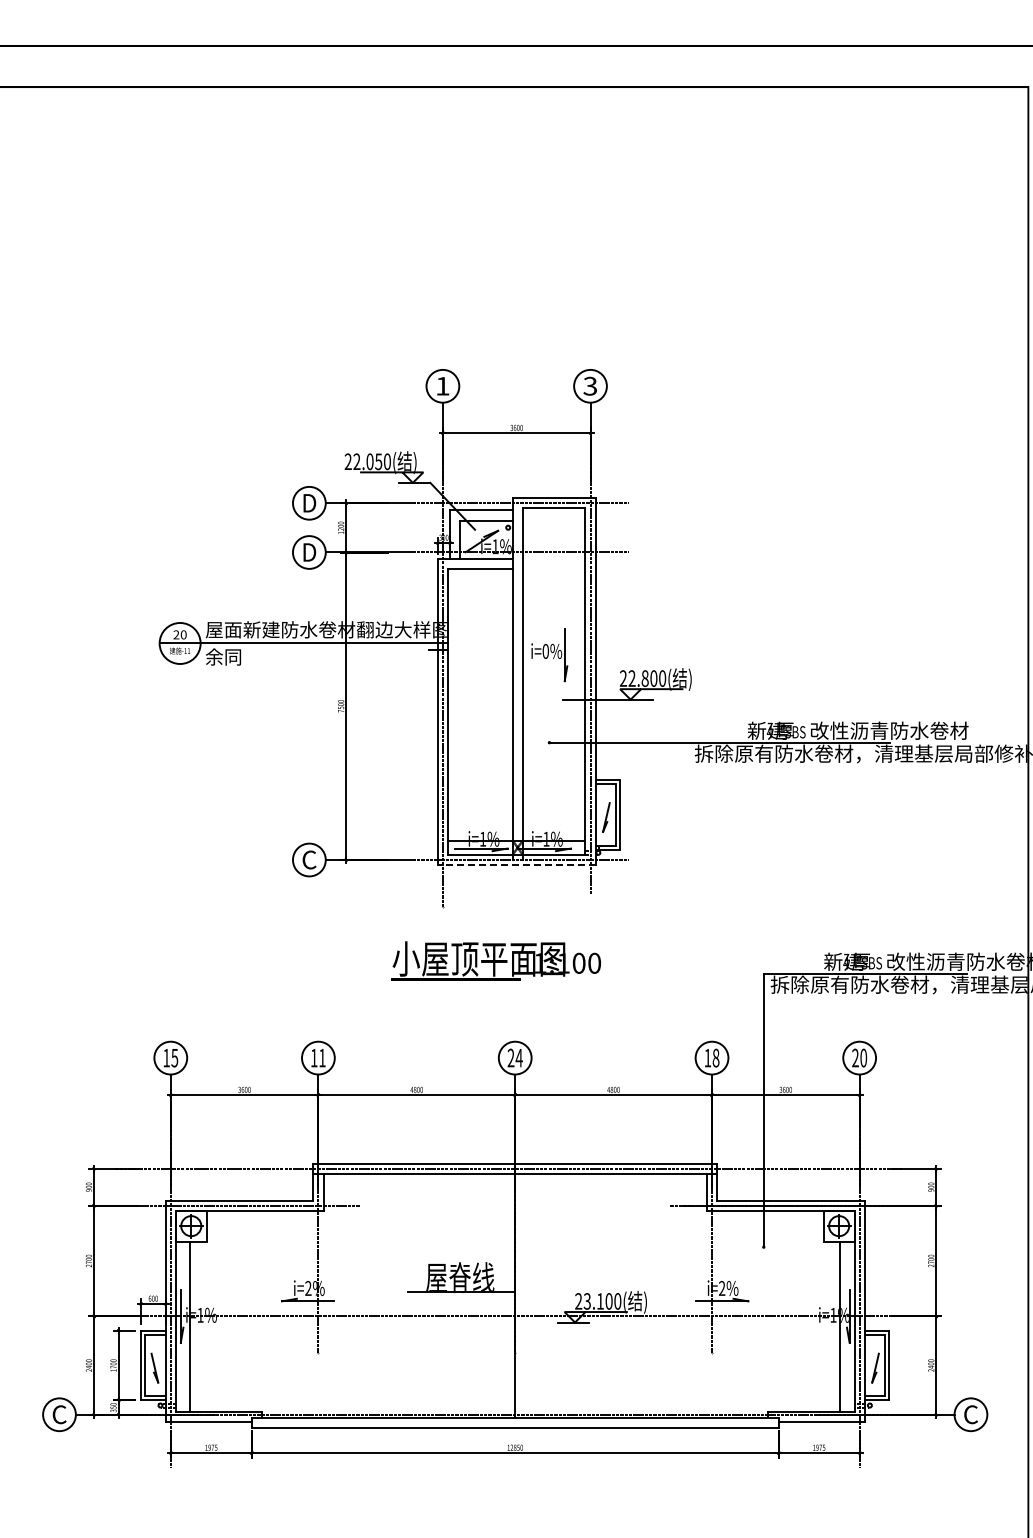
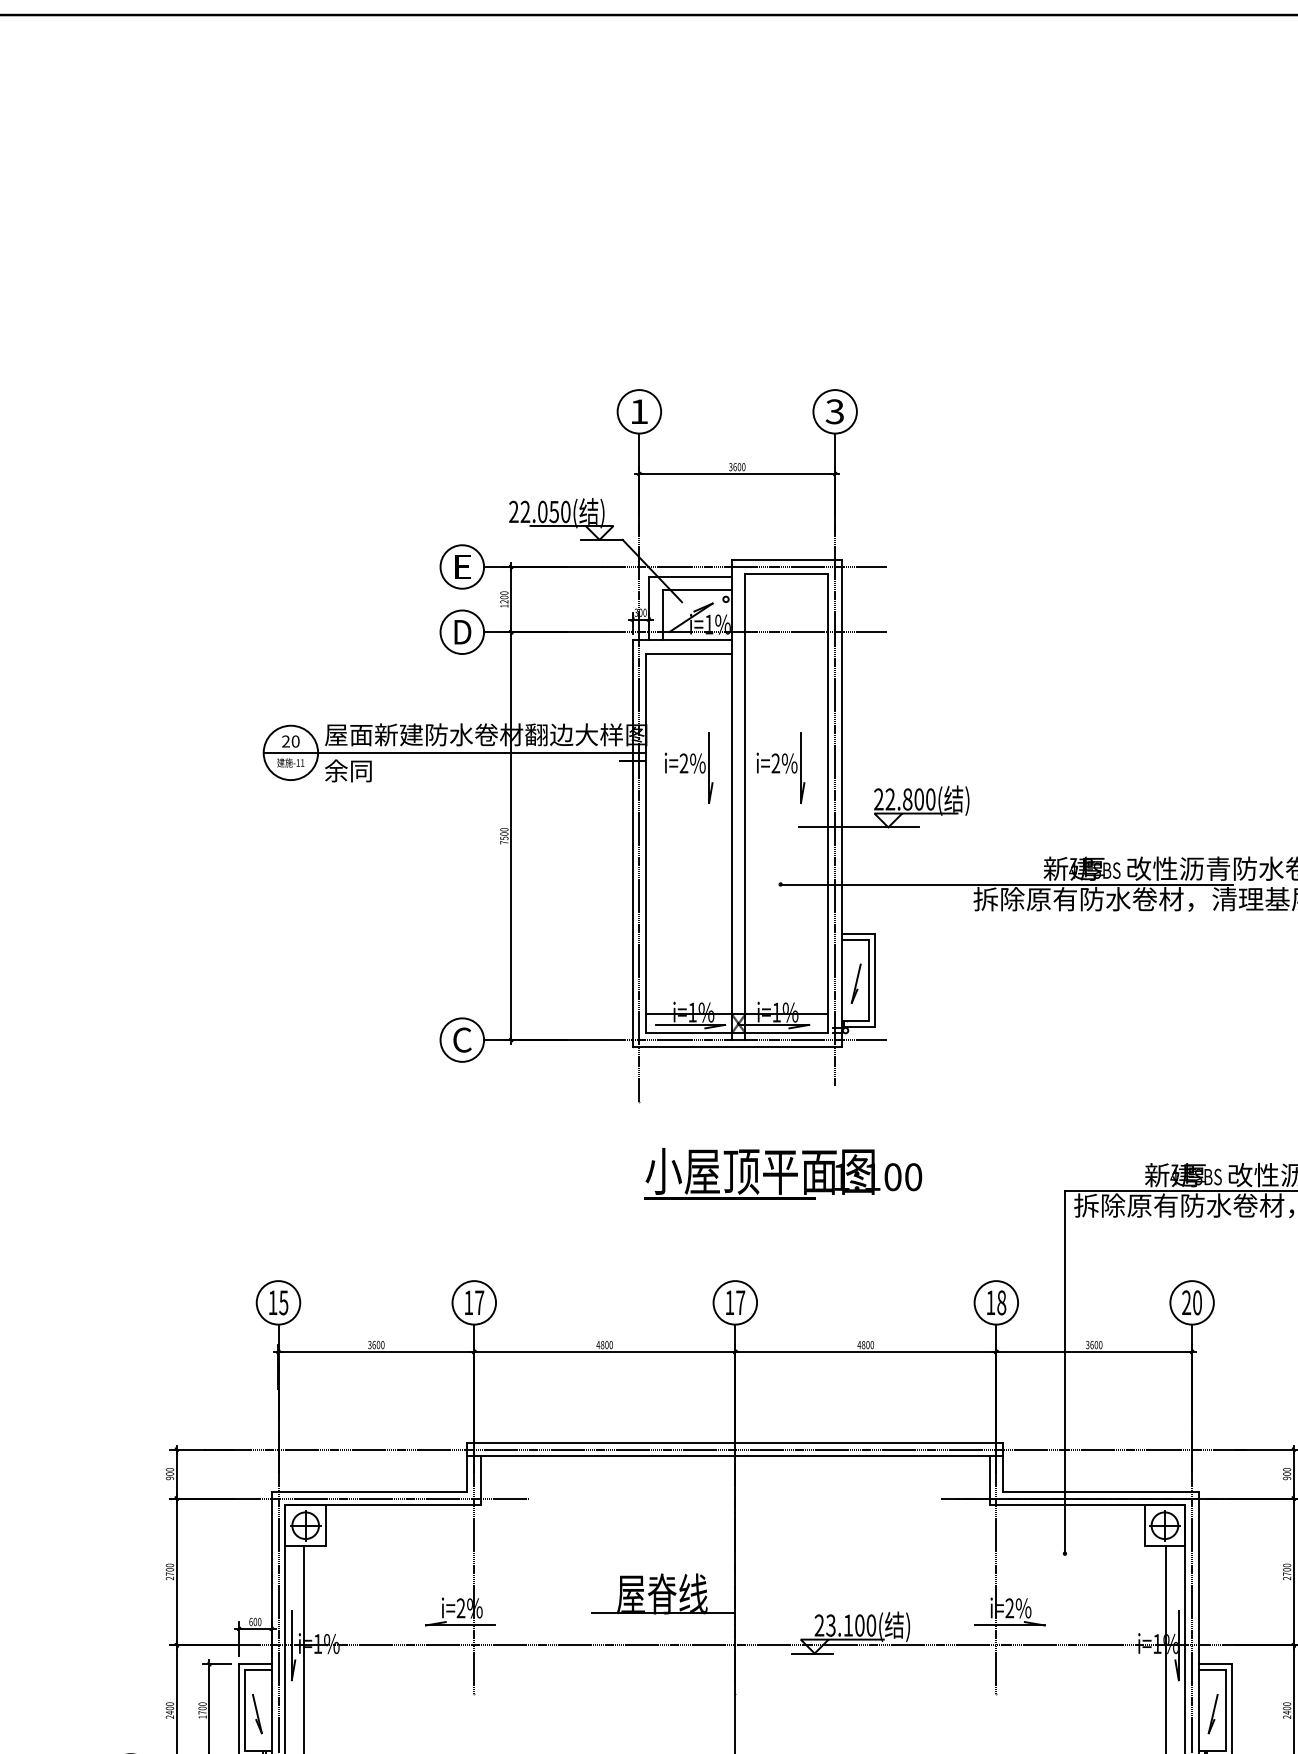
text: (309, 503) -> (462, 567), D -> E
text: (545, 651) -> (775, 763), i=0% -> i=2%
part: (480, 655) -> (689, 768), added
line: (516, 865) -> (737, 1047), dashed -> solid
text: (495, 960) -> (782, 1173), moved
text: (514, 1057) -> (734, 1302), 24 -> 17
text: (322, 1058) -> (479, 1303), 11 -> 17

